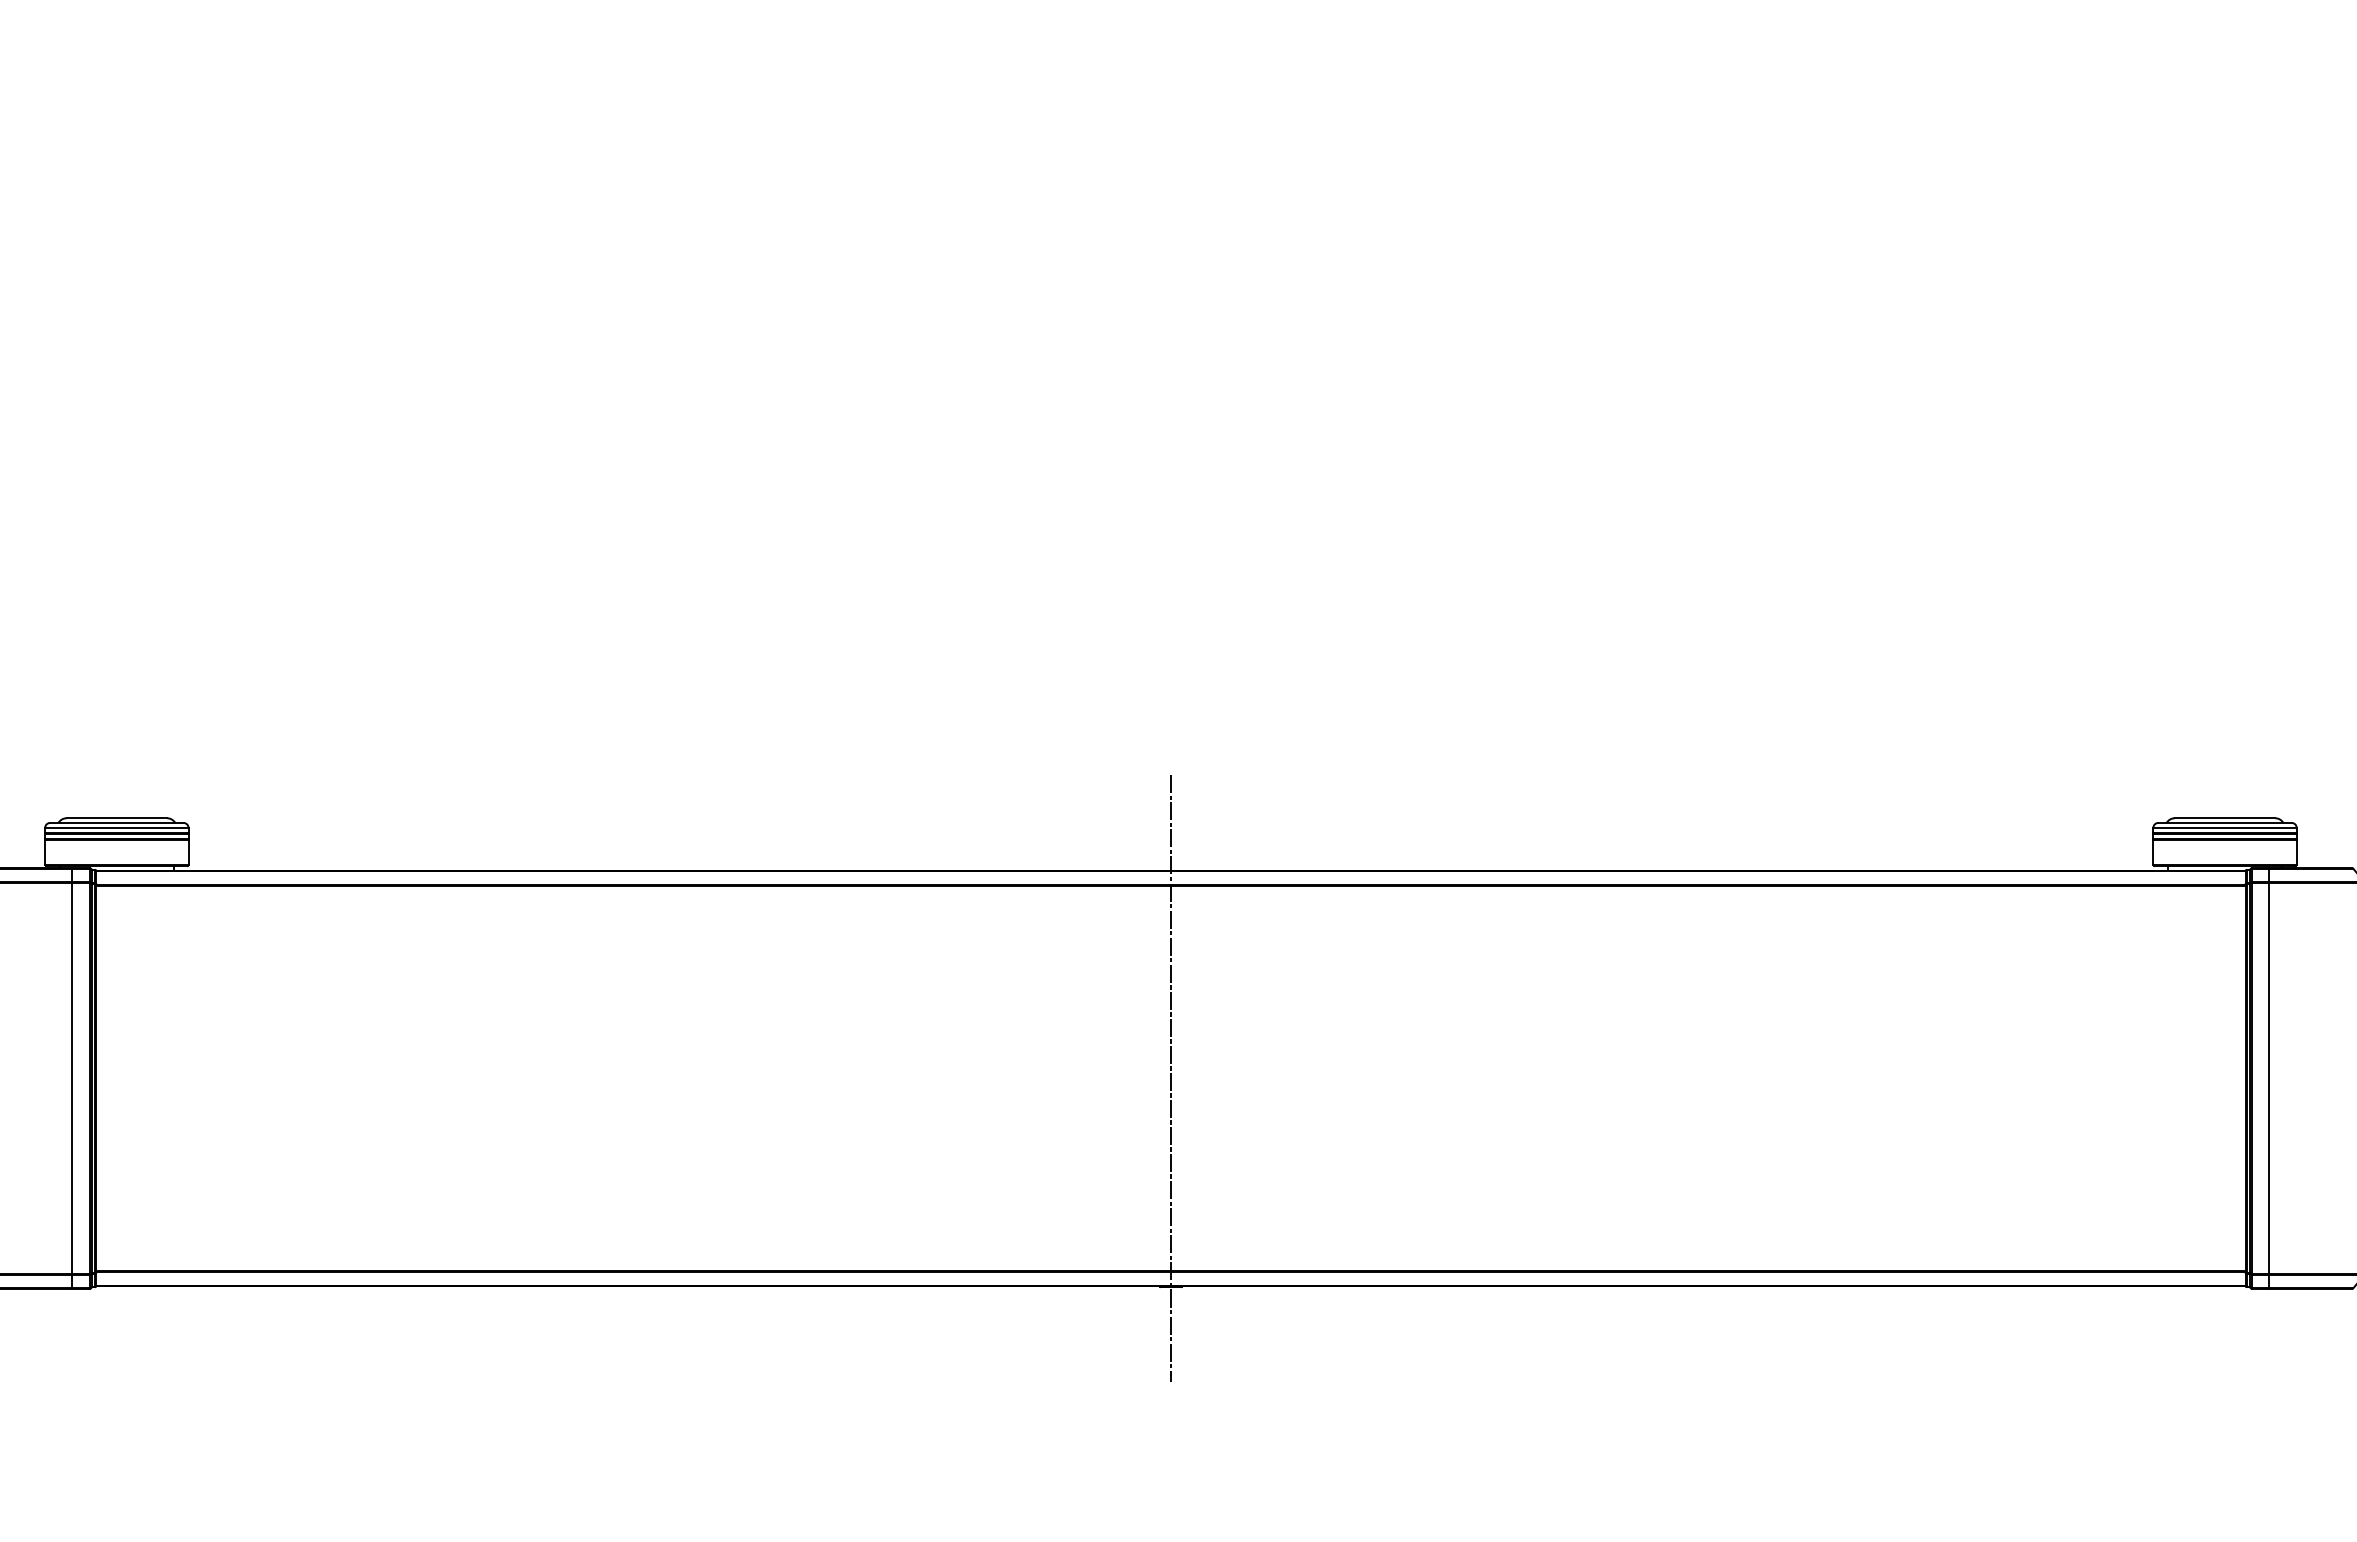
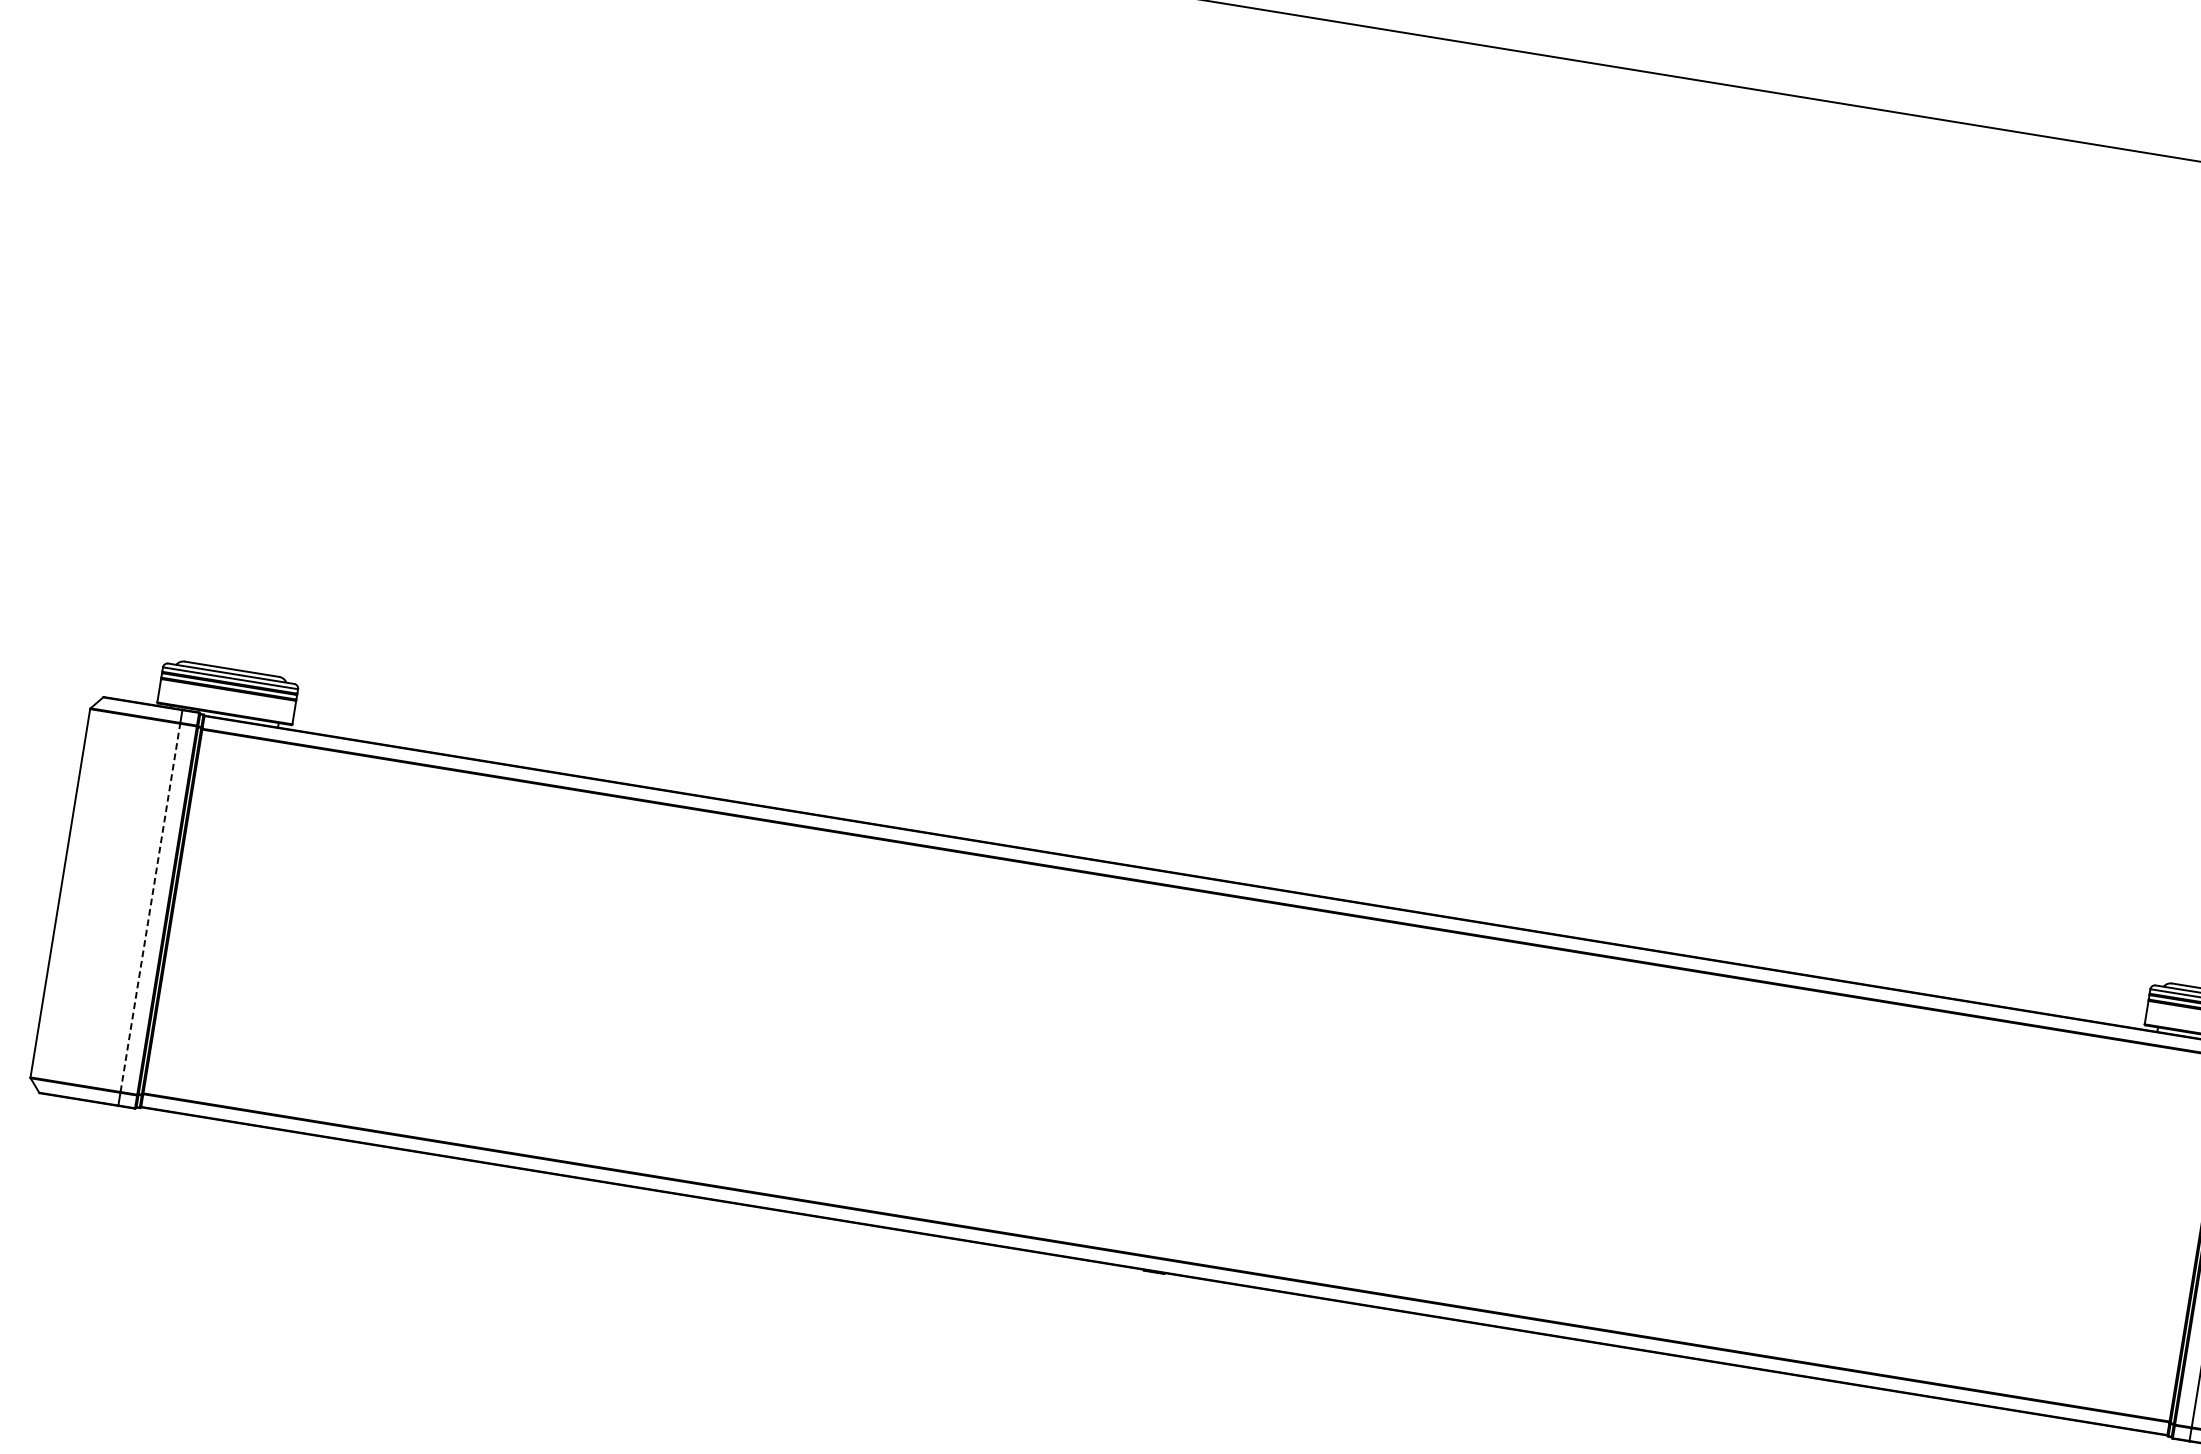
line: (72, 1078) -> (150, 907), solid -> dashed
line: (1170, 1078) -> (1185, 1075), removed

